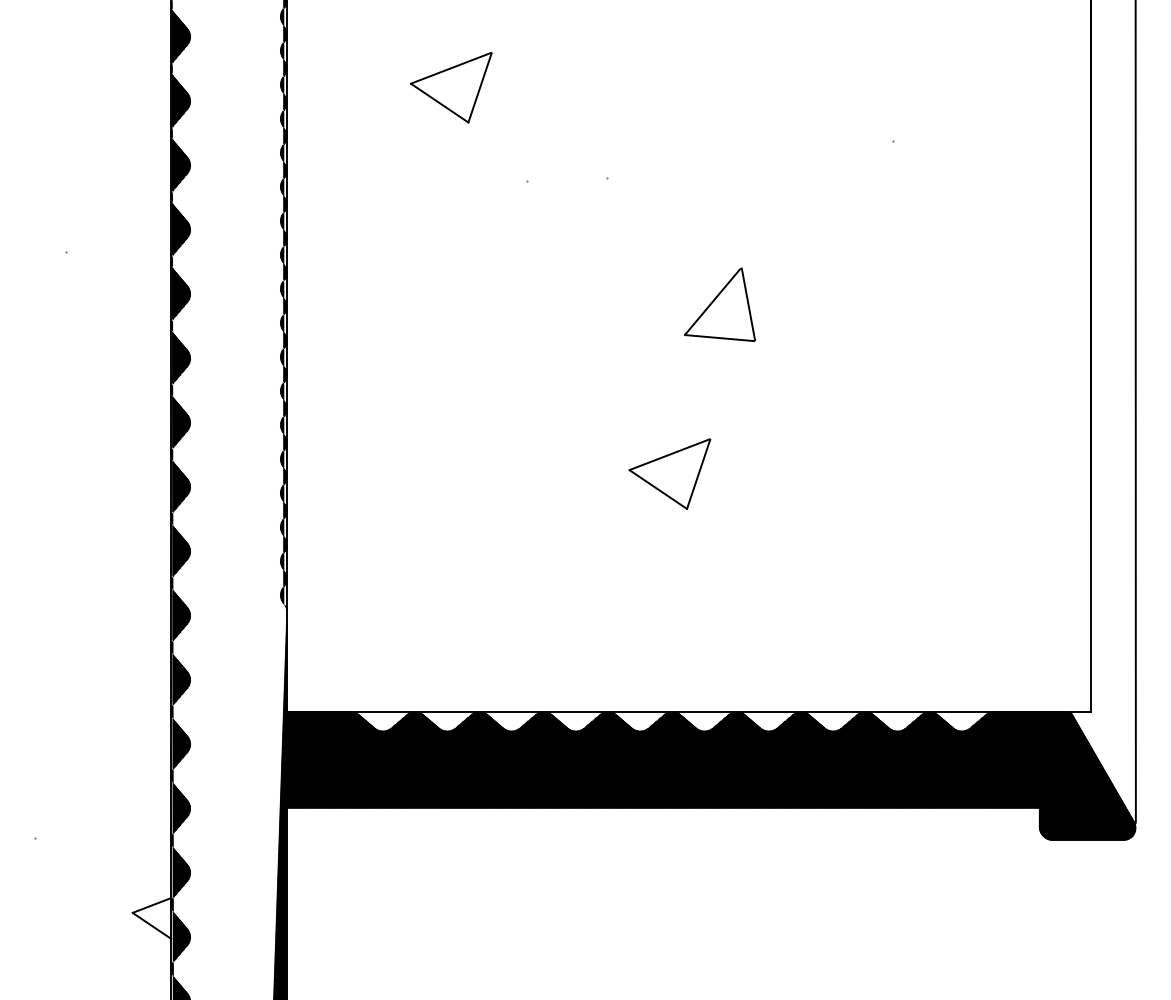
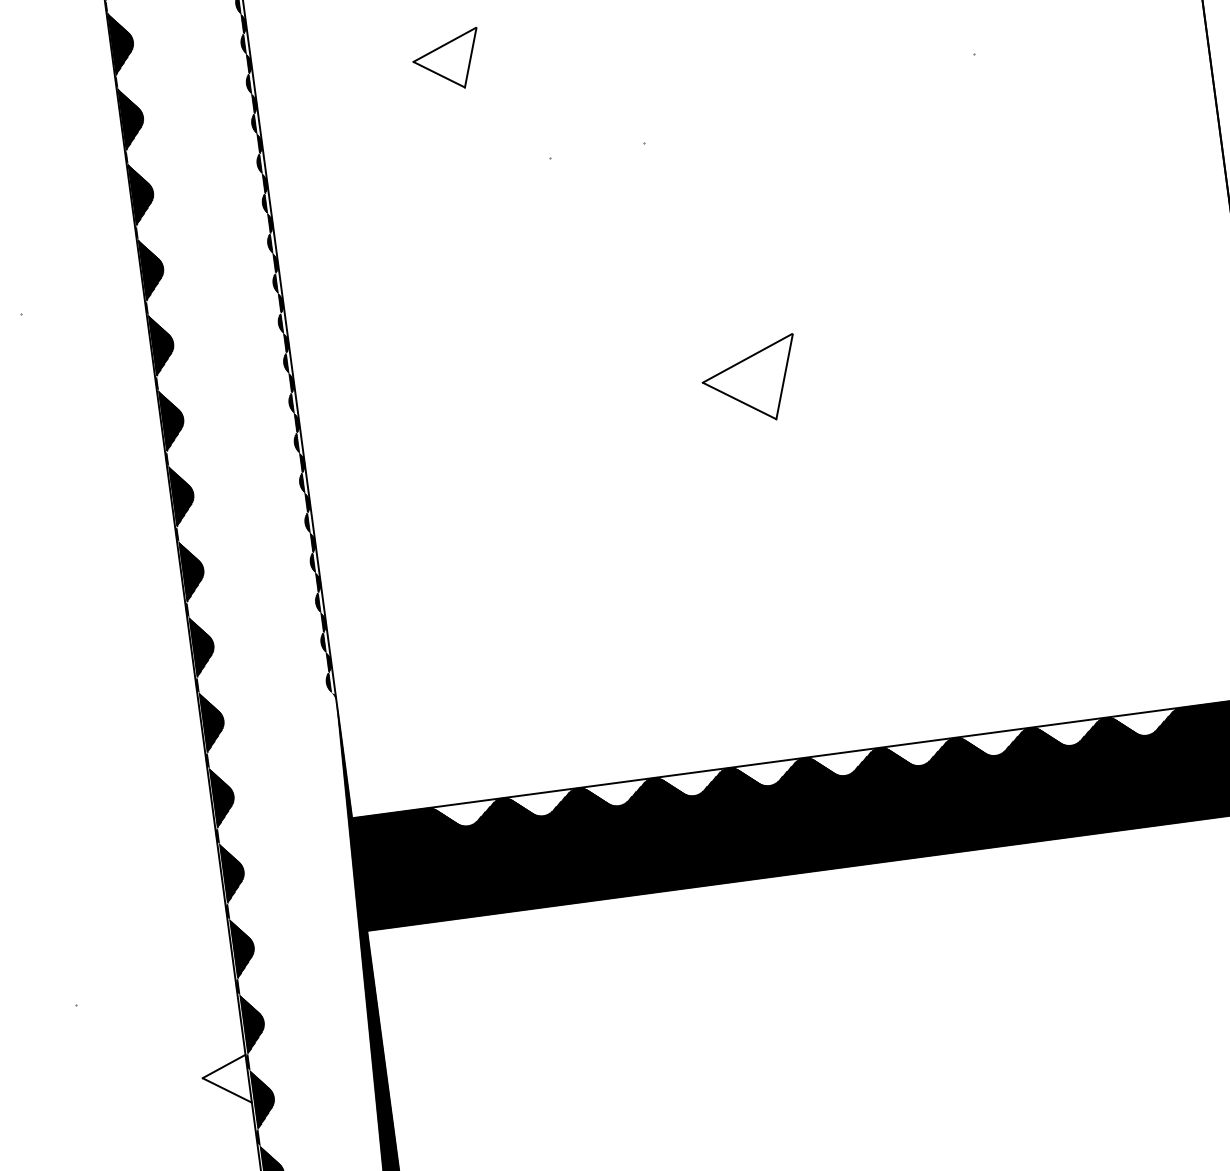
part: (450, 87) -> (446, 60), size x0.7
part: (719, 304) -> (795, 272), removed
part: (669, 473) -> (750, 380), moved

